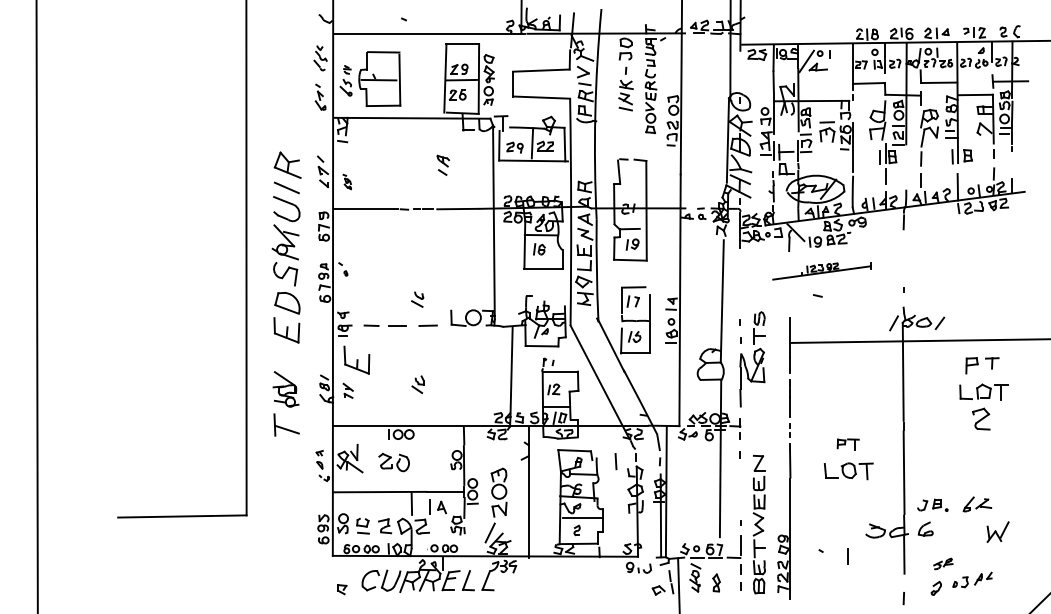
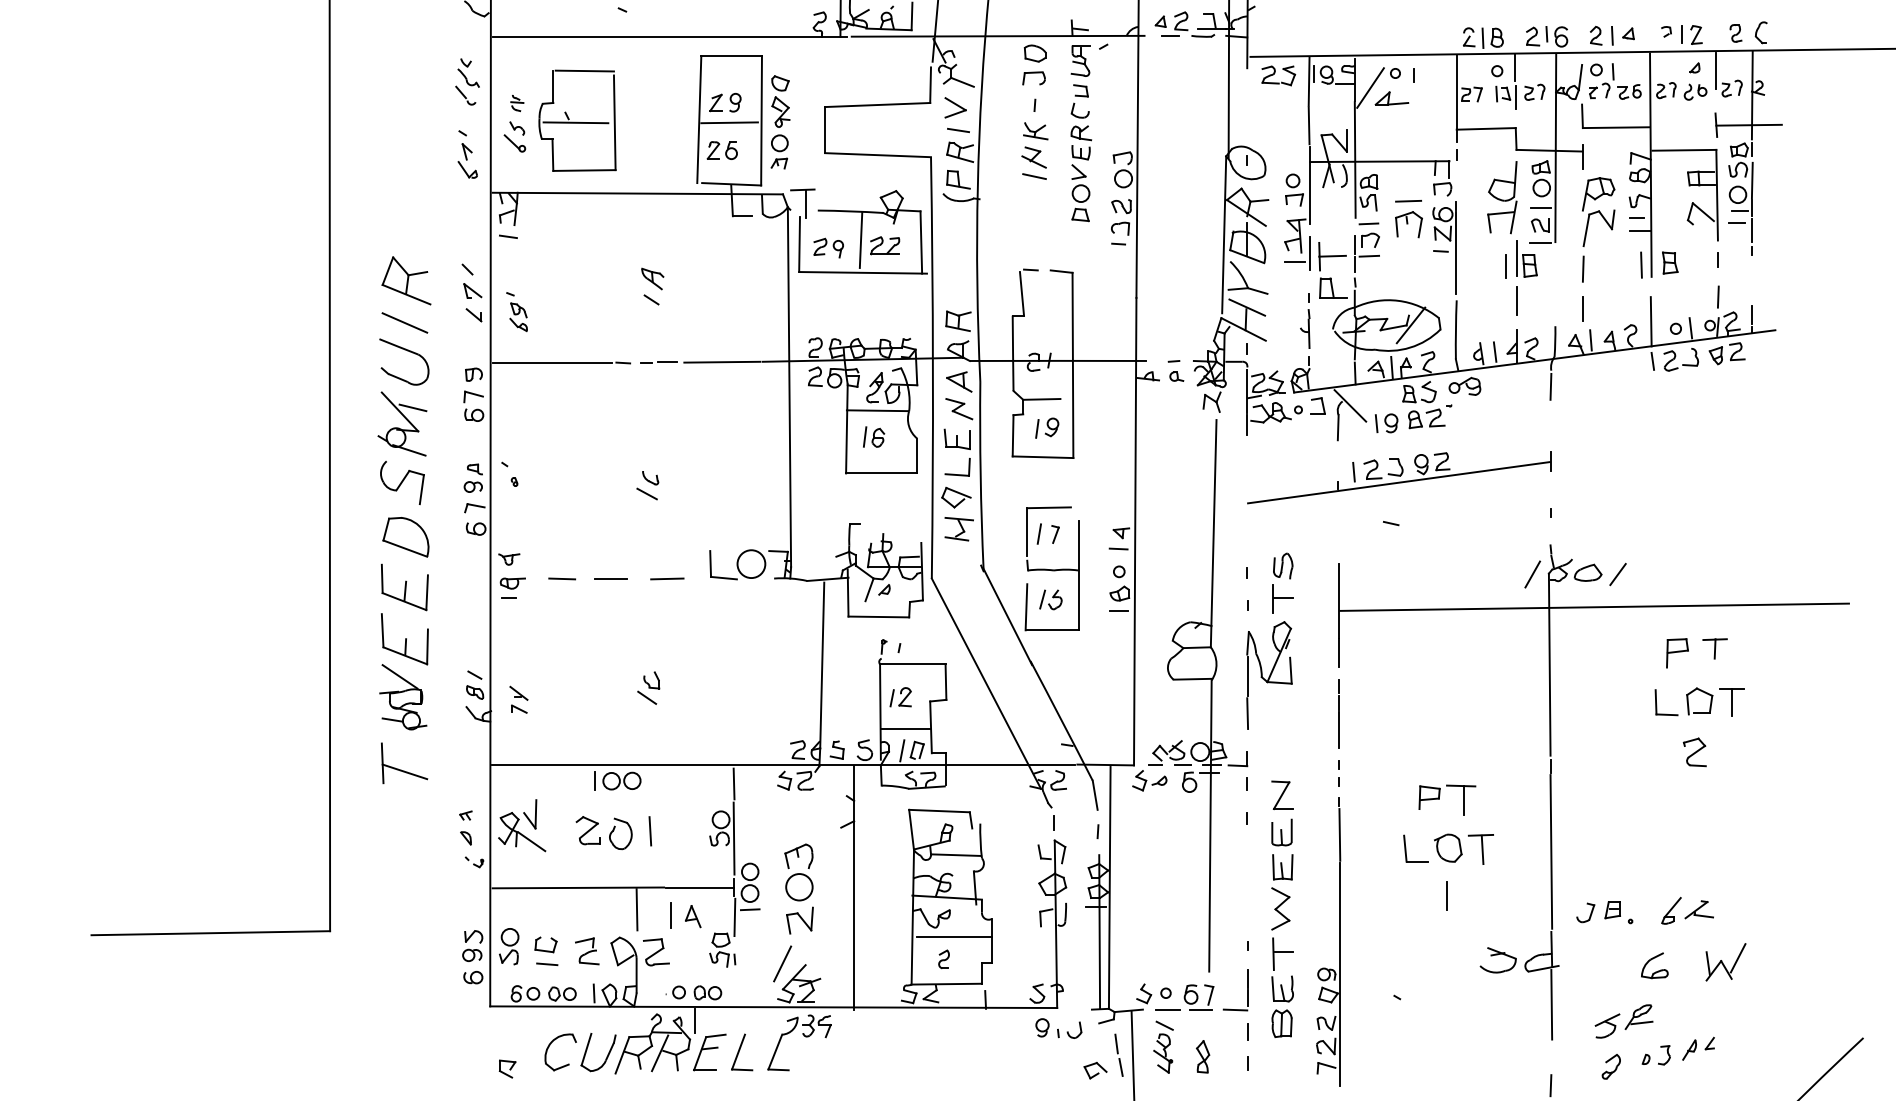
part: (442, 164) -> (651, 284), moved
part: (347, 181) -> (517, 310), size x1.43
part: (821, 271) -> (1397, 478), size x1.67
part: (417, 299) -> (647, 485), moved
part: (356, 359) -> (404, 637), moved
part: (981, 418) -> (1695, 751), size x0.71
part: (848, 444) -> (1448, 799), size x1.43
line: (615, 461) -> (649, 831), moved
part: (758, 524) -> (1280, 909), moved
part: (925, 528) -> (1654, 964), moved
line: (847, 556) -> (1446, 896), moved
part: (943, 563) -> (1624, 1020), size x1.67

